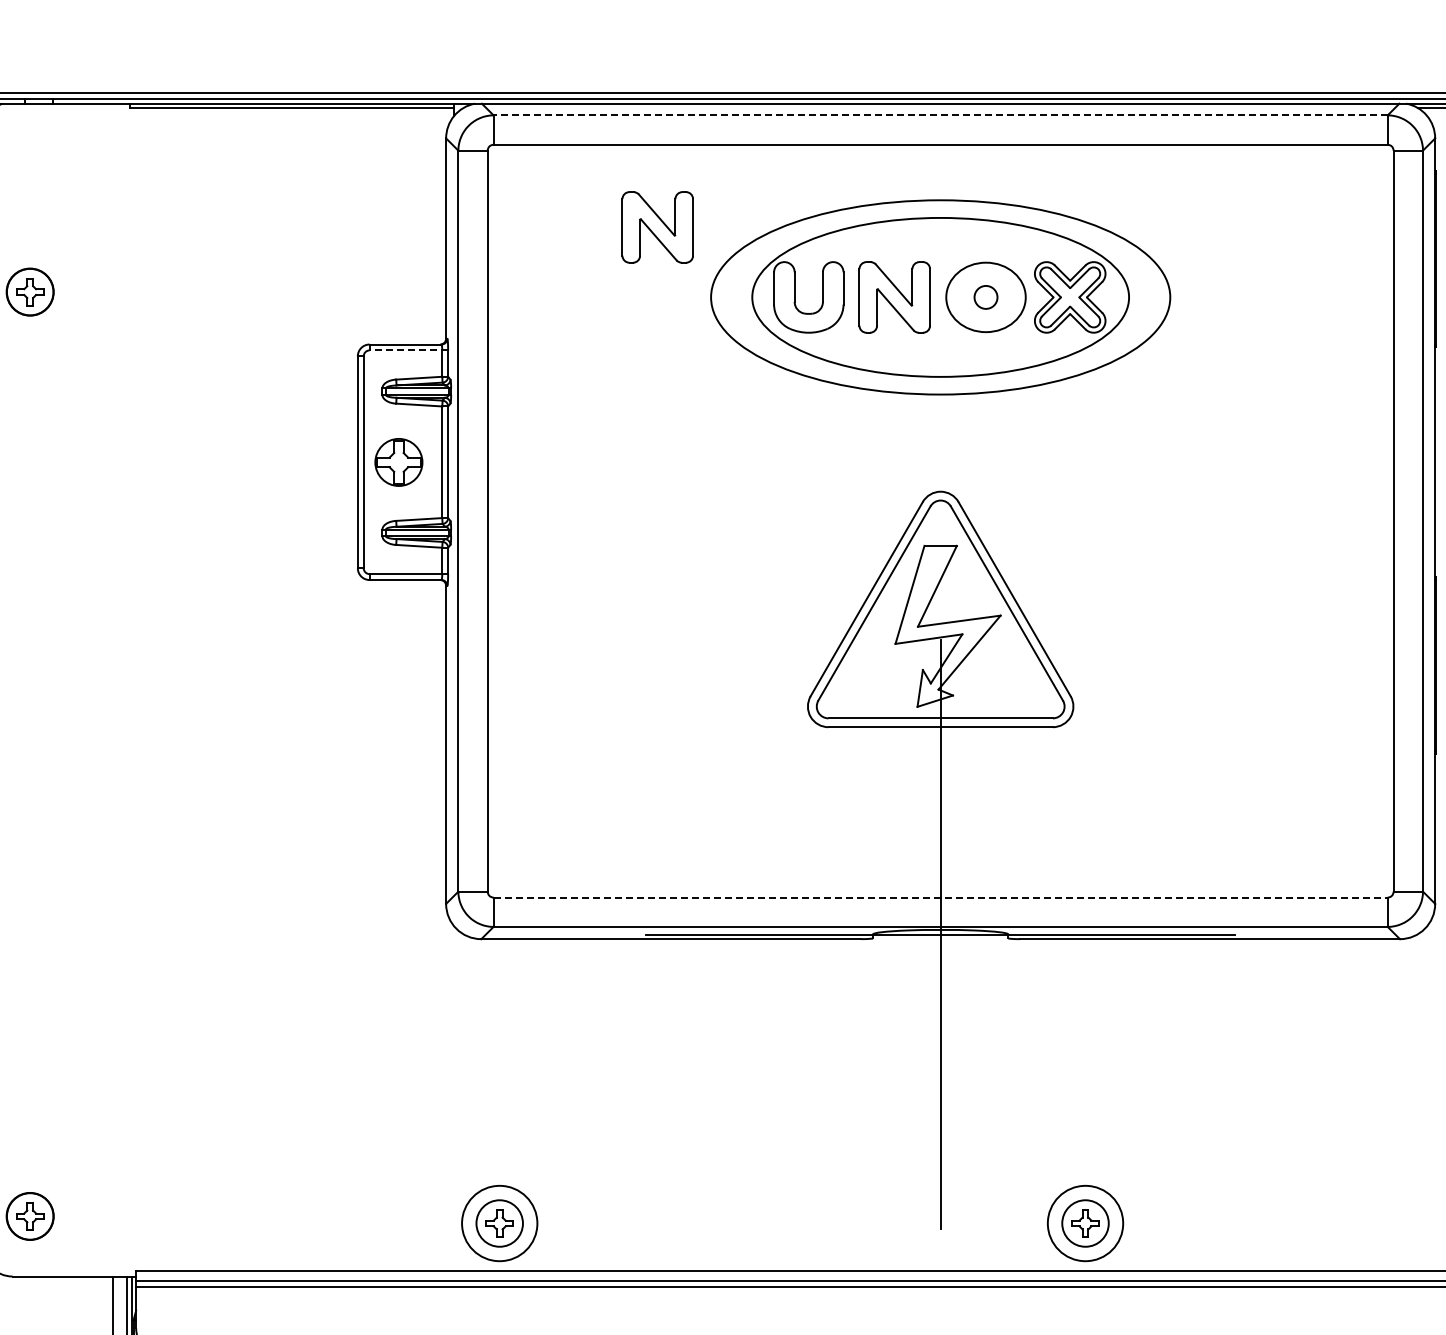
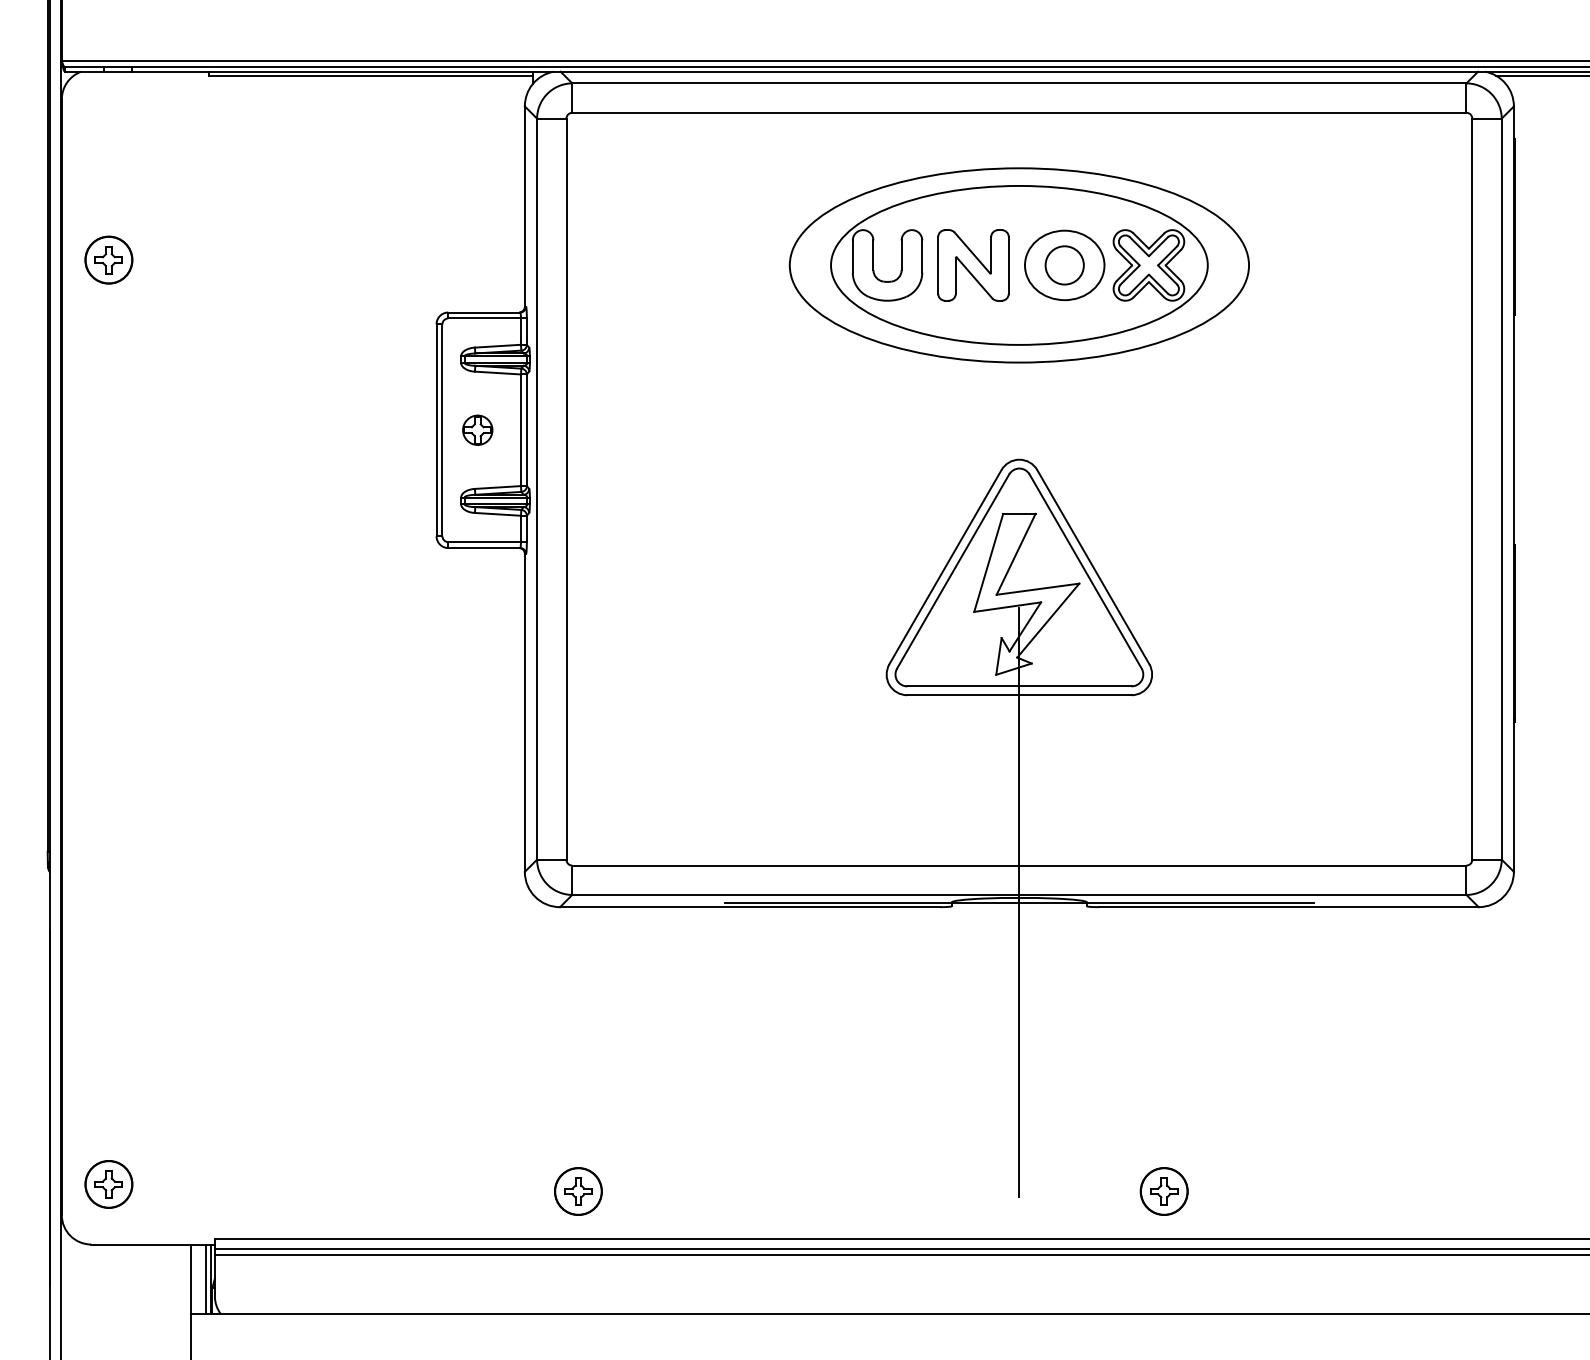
line: (939, 115) -> (1018, 83), dashed -> solid
part: (657, 227) -> (736, 195), removed
circle: (985, 297) -> (1064, 265), size x1.67
line: (408, 350) -> (487, 318), dashed -> solid
part: (398, 461) -> (477, 429), size x0.62
line: (940, 897) -> (1019, 865), dashed -> solid
circle: (498, 1223) -> (577, 1191), size x0.62
circle: (1084, 1223) -> (1163, 1191), size x0.62

